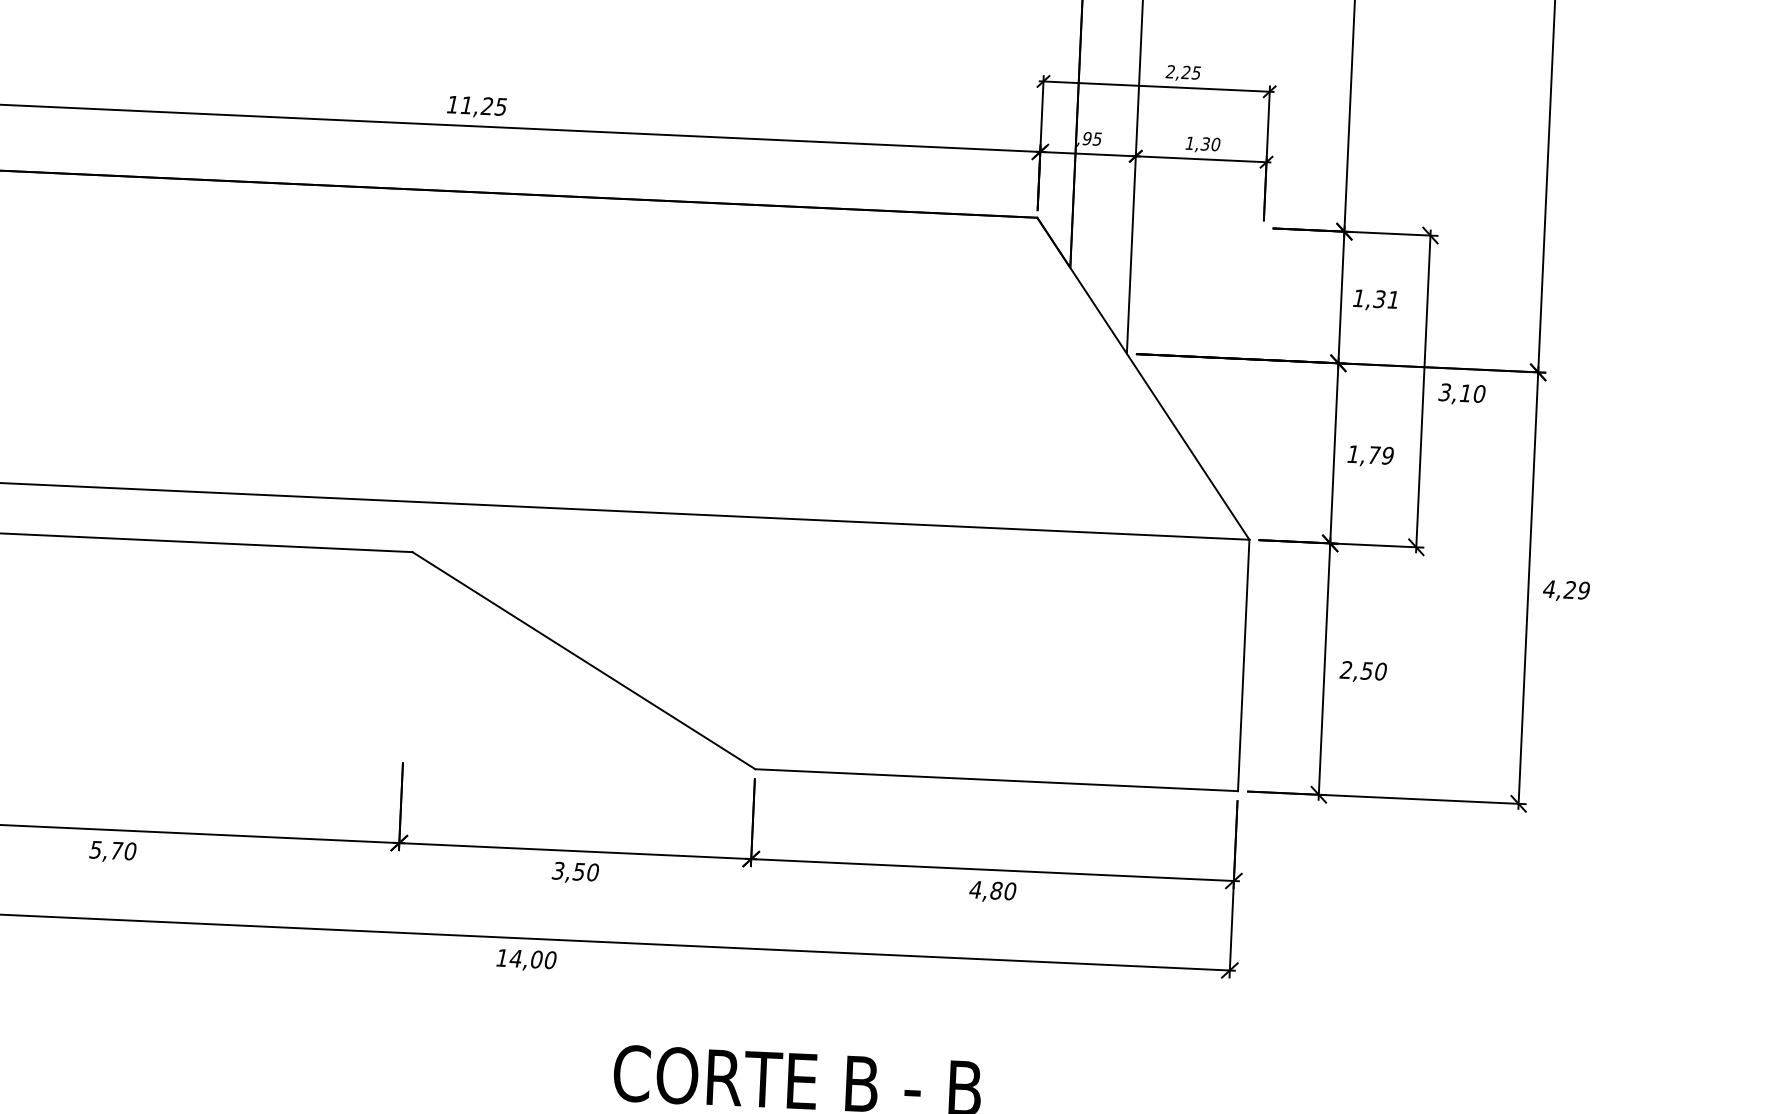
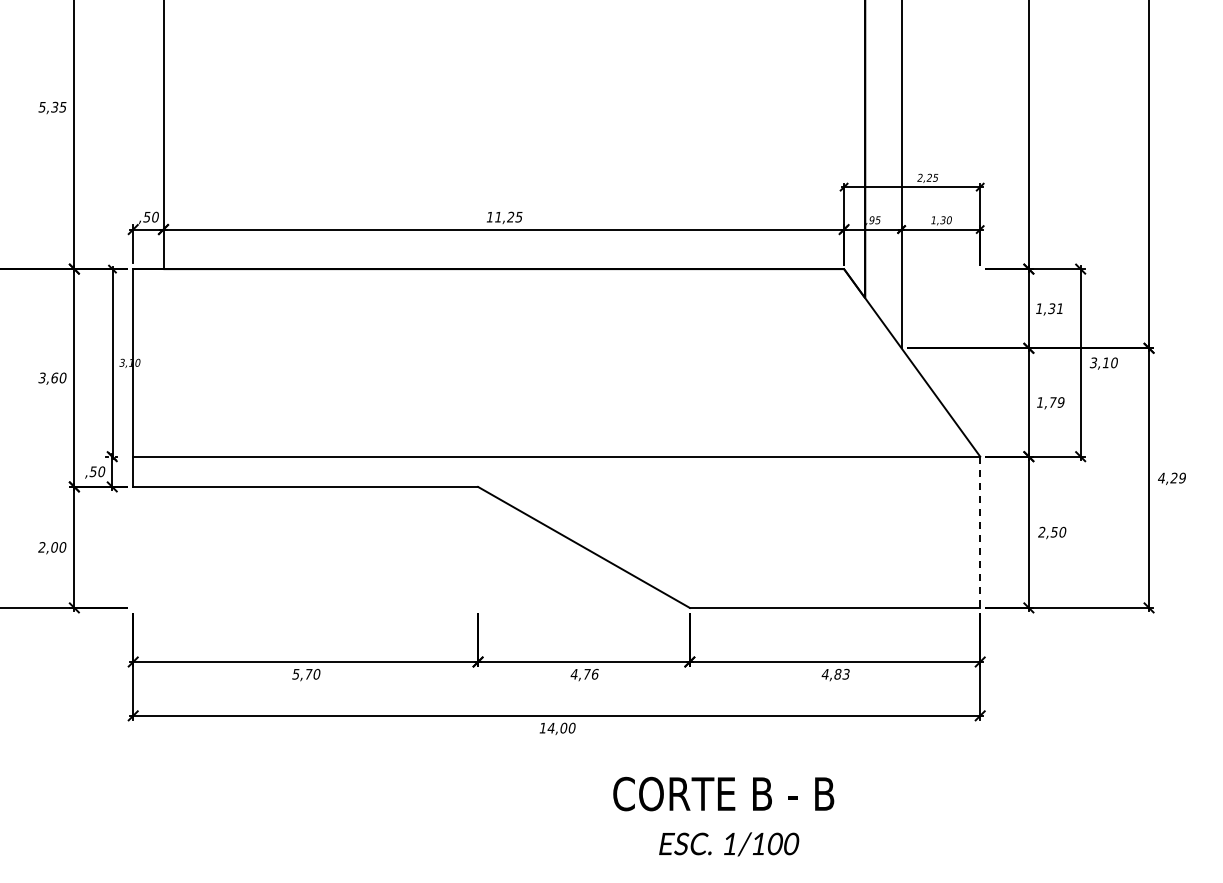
line: (1244, 665) -> (980, 532), solid -> dashed
text: (575, 870) -> (584, 673), 3,50 -> 4,76
text: (1009, 891) -> (845, 674), 4,80 -> 4,83

